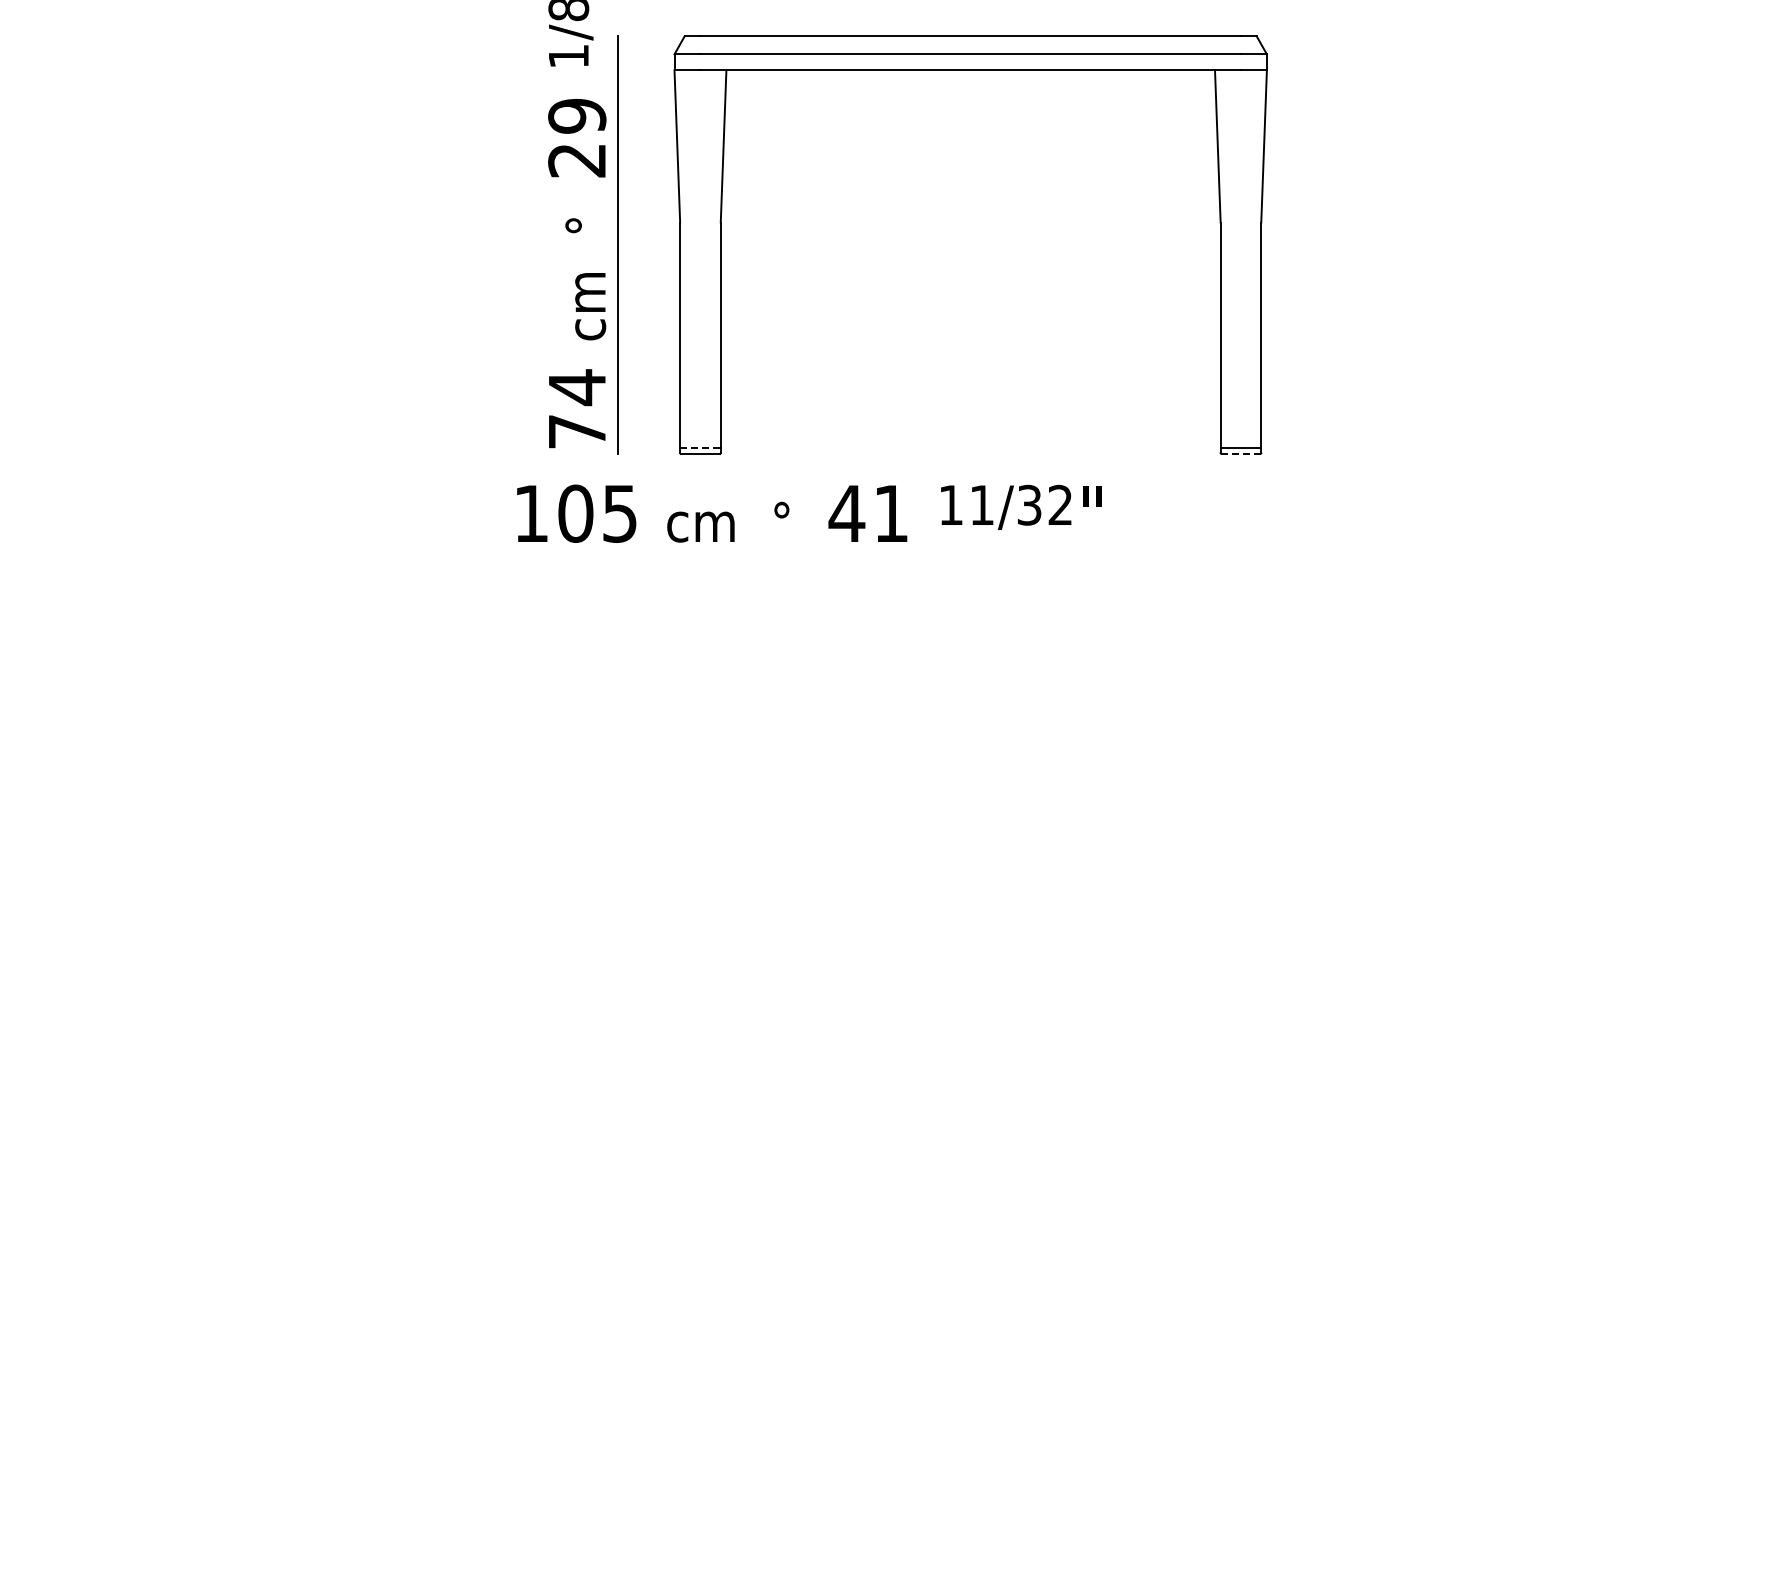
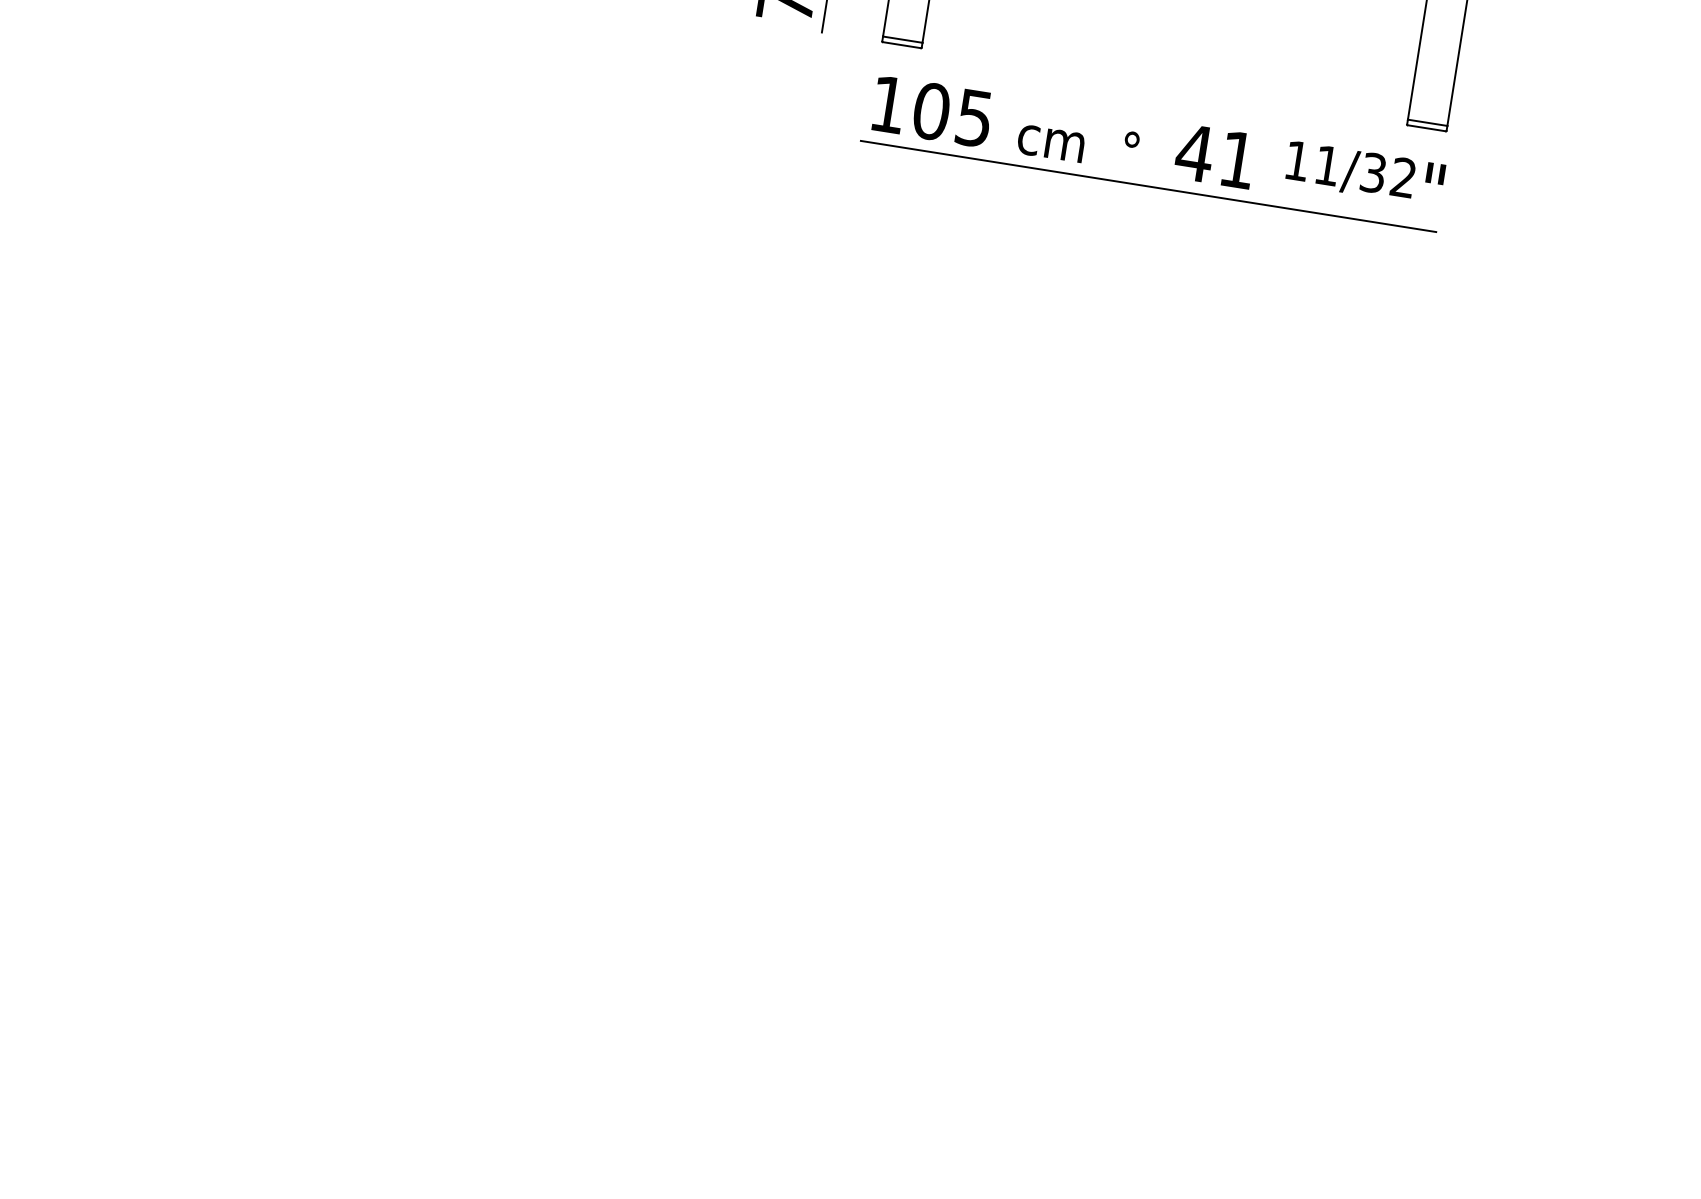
line: (700, 448) -> (902, 39), dashed -> solid
line: (1240, 453) -> (1426, 127), dashed -> solid
text: (809, 513) -> (1158, 147), moved
line: (970, 556) -> (1148, 186), added

